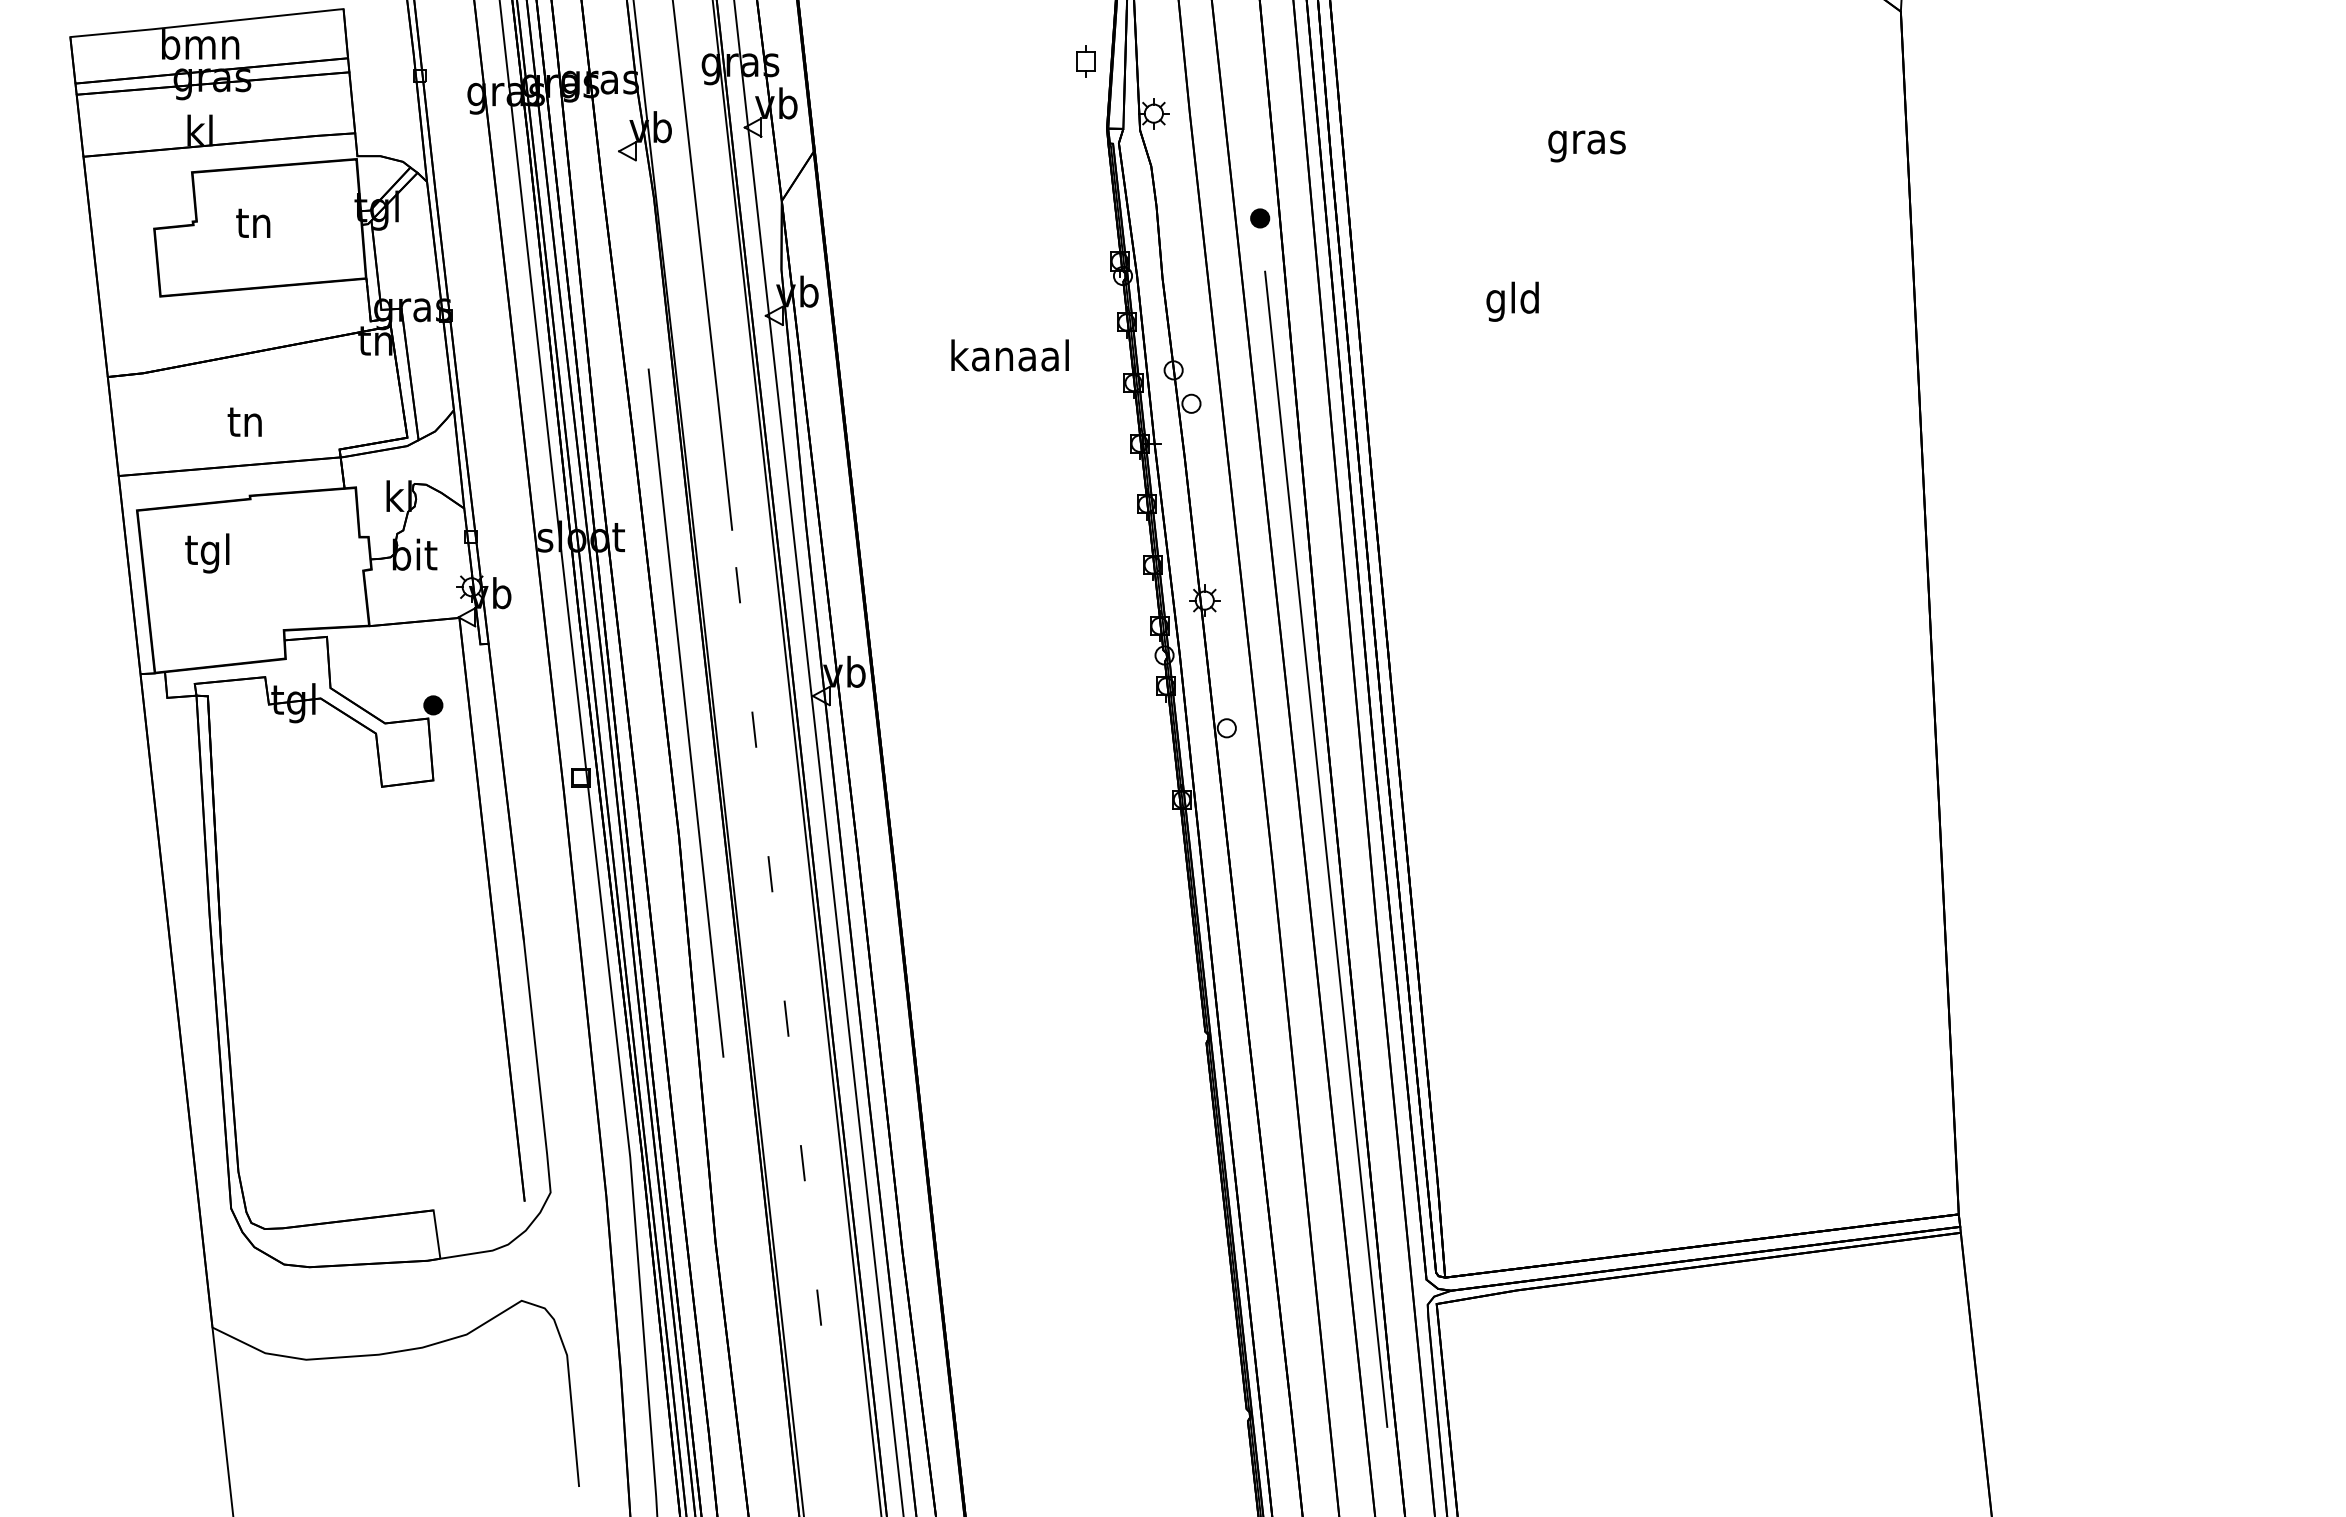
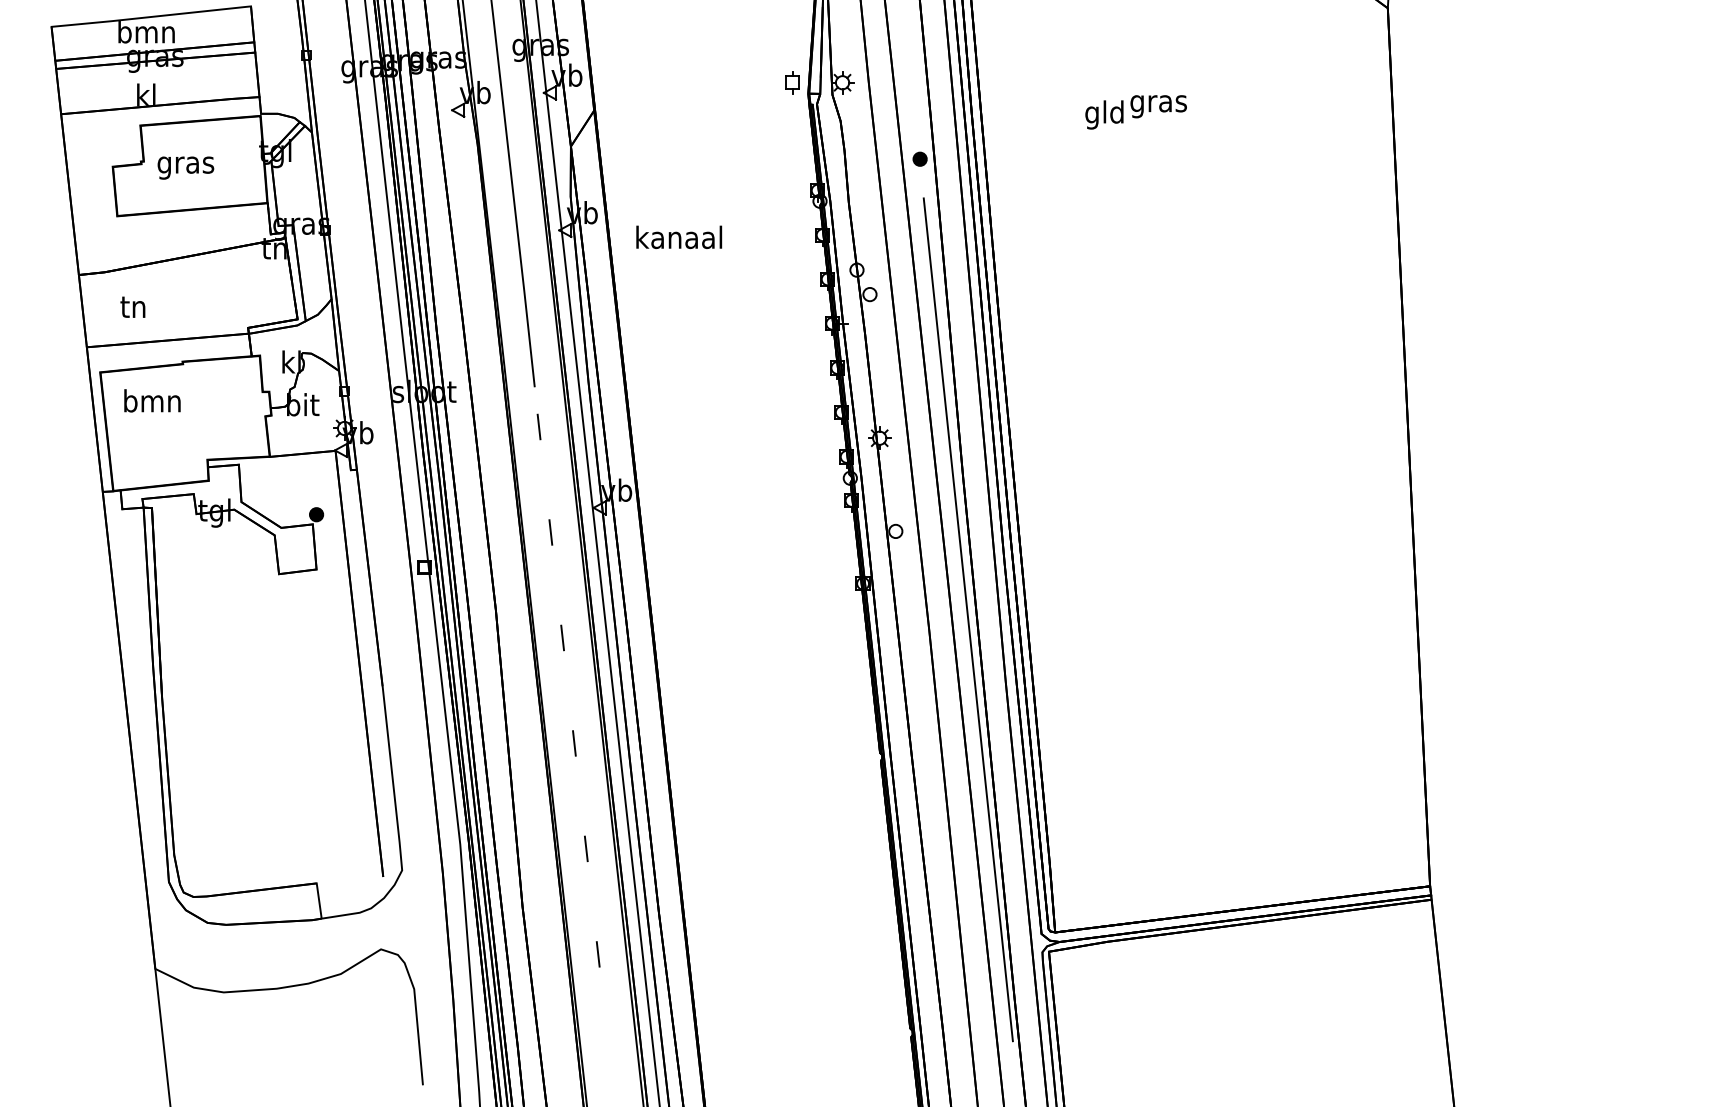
part: (1085, 61) -> (792, 82), moved
text: (254, 227) -> (185, 165), tn -> gras
text: (1512, 301) -> (1104, 114), moved
text: (1009, 355) -> (678, 237), moved
text: (244, 421) -> (132, 306), moved
text: (208, 553) -> (152, 403), tgl -> bmn
line: (685, 712) -> (500, 519), removed

